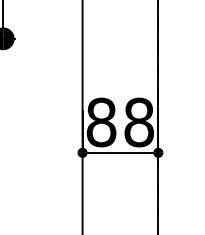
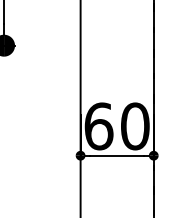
text: (120, 122) -> (117, 126), 88 -> 60

